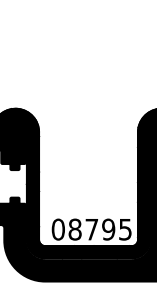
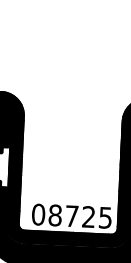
text: (108, 229) -> (88, 216), 08795 -> 08725

